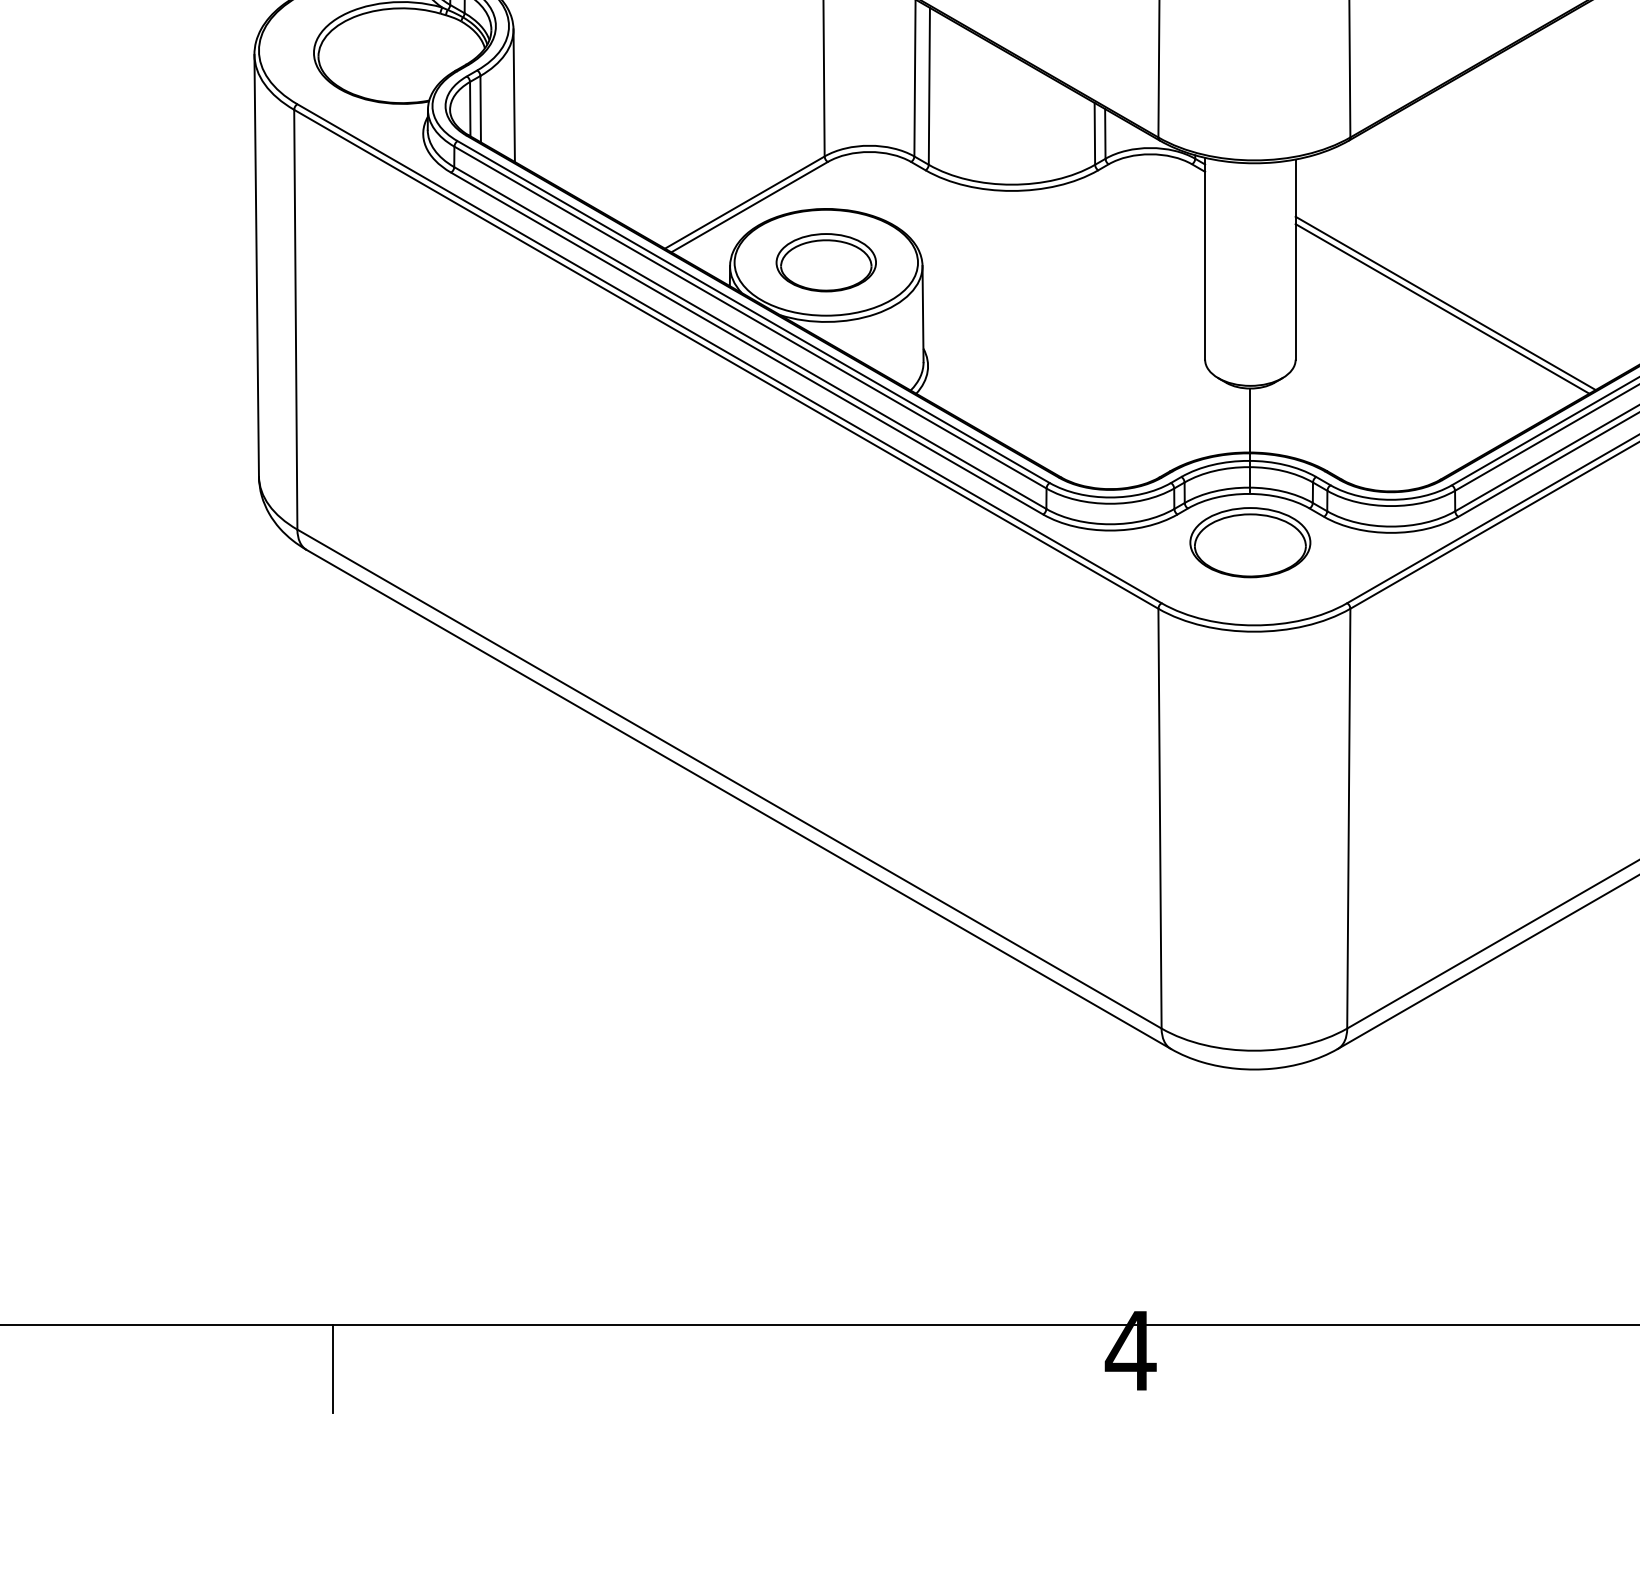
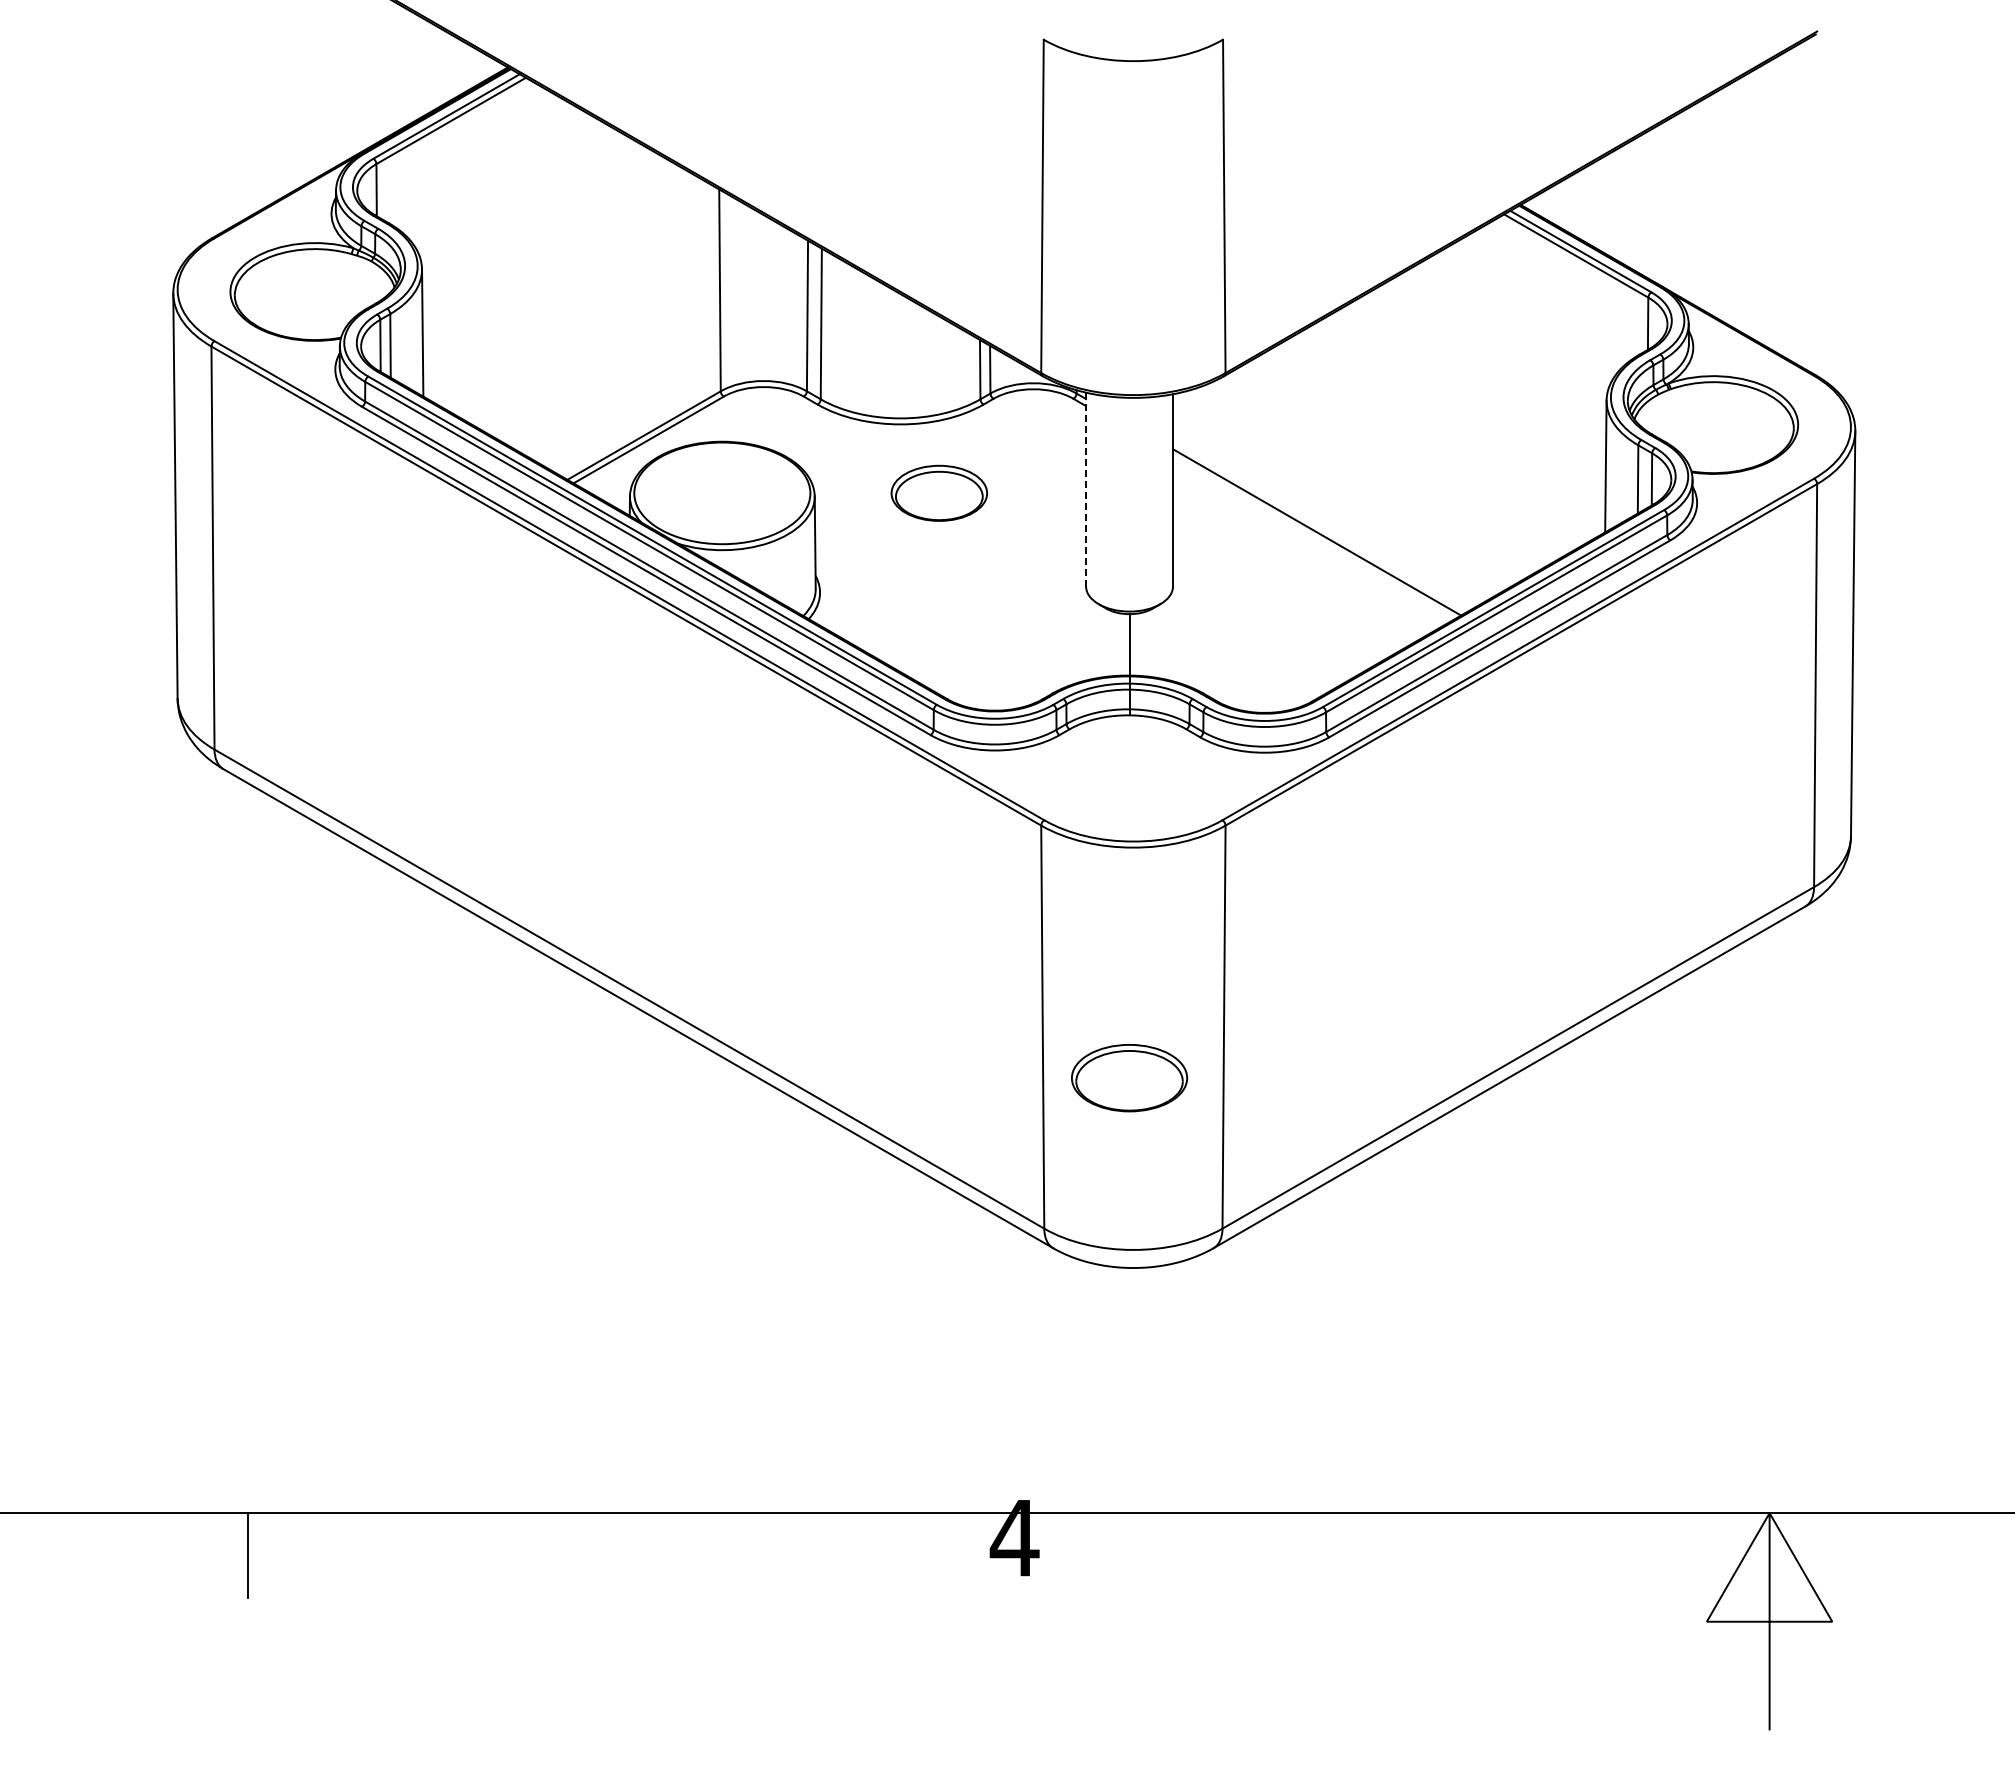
line: (1205, 258) -> (1086, 489), solid -> dashed
part: (825, 261) -> (938, 492), moved
line: (1443, 308) -> (1314, 537), removed
part: (1250, 543) -> (1129, 1078), moved

